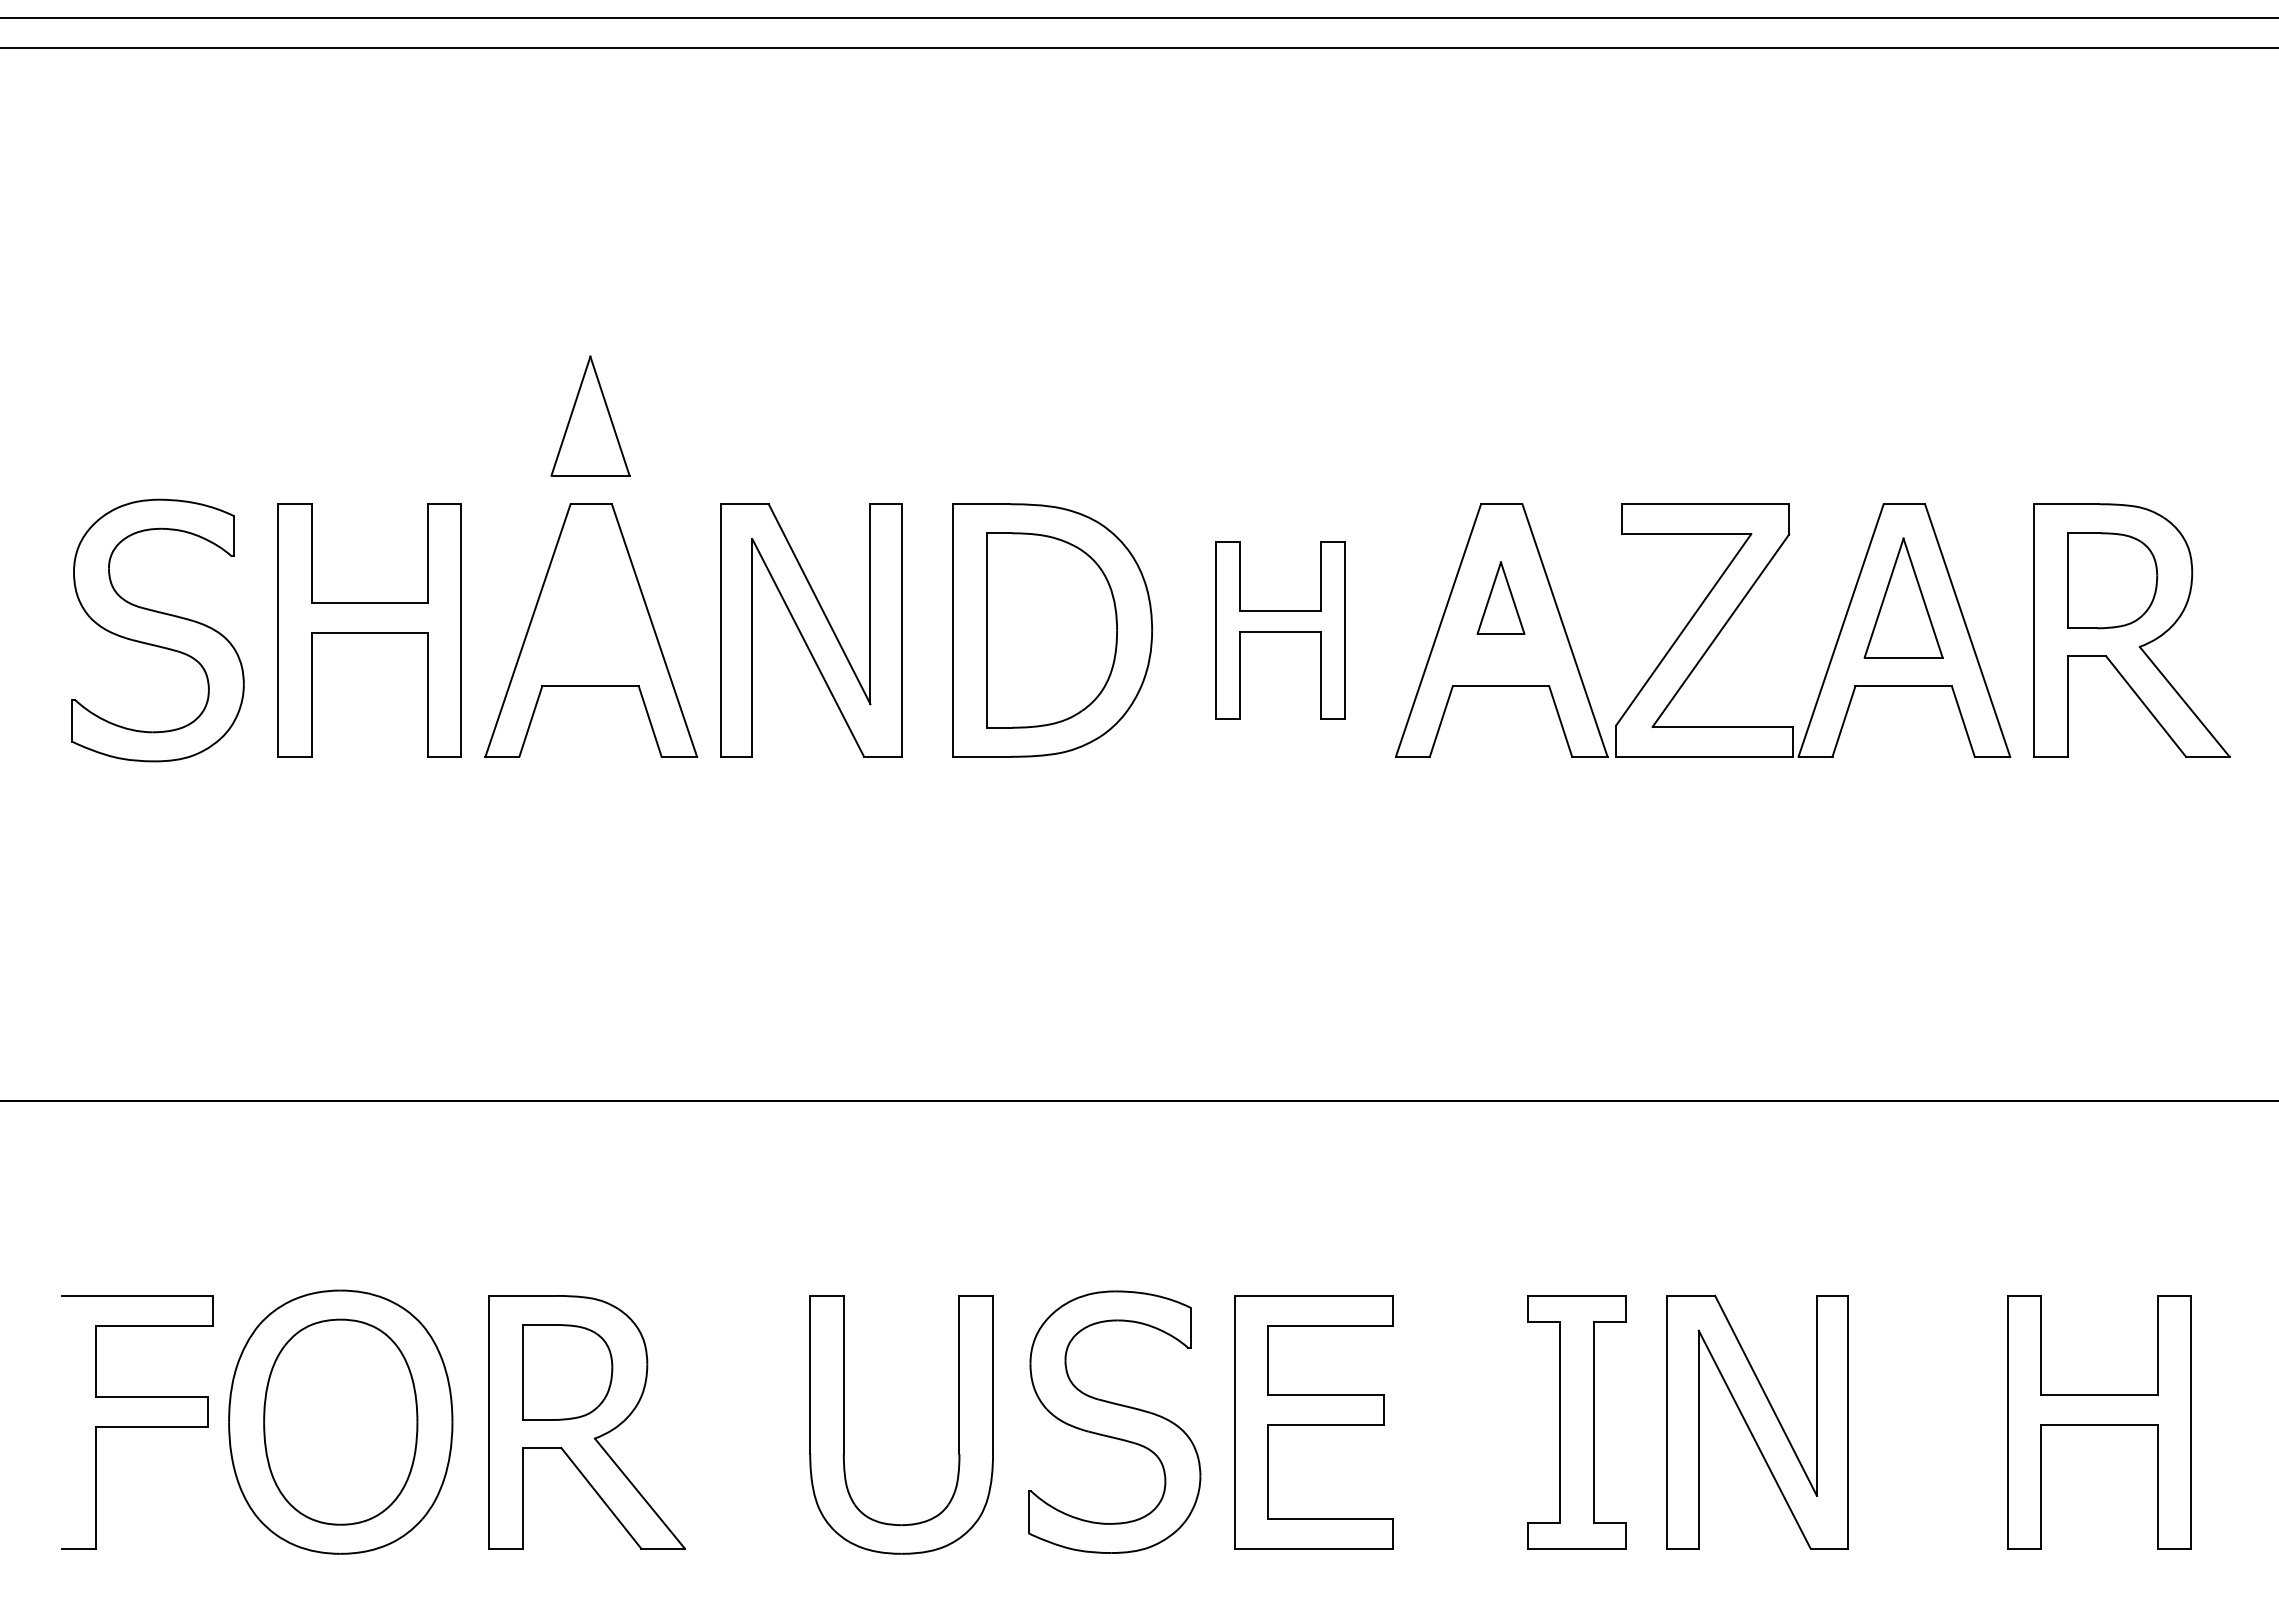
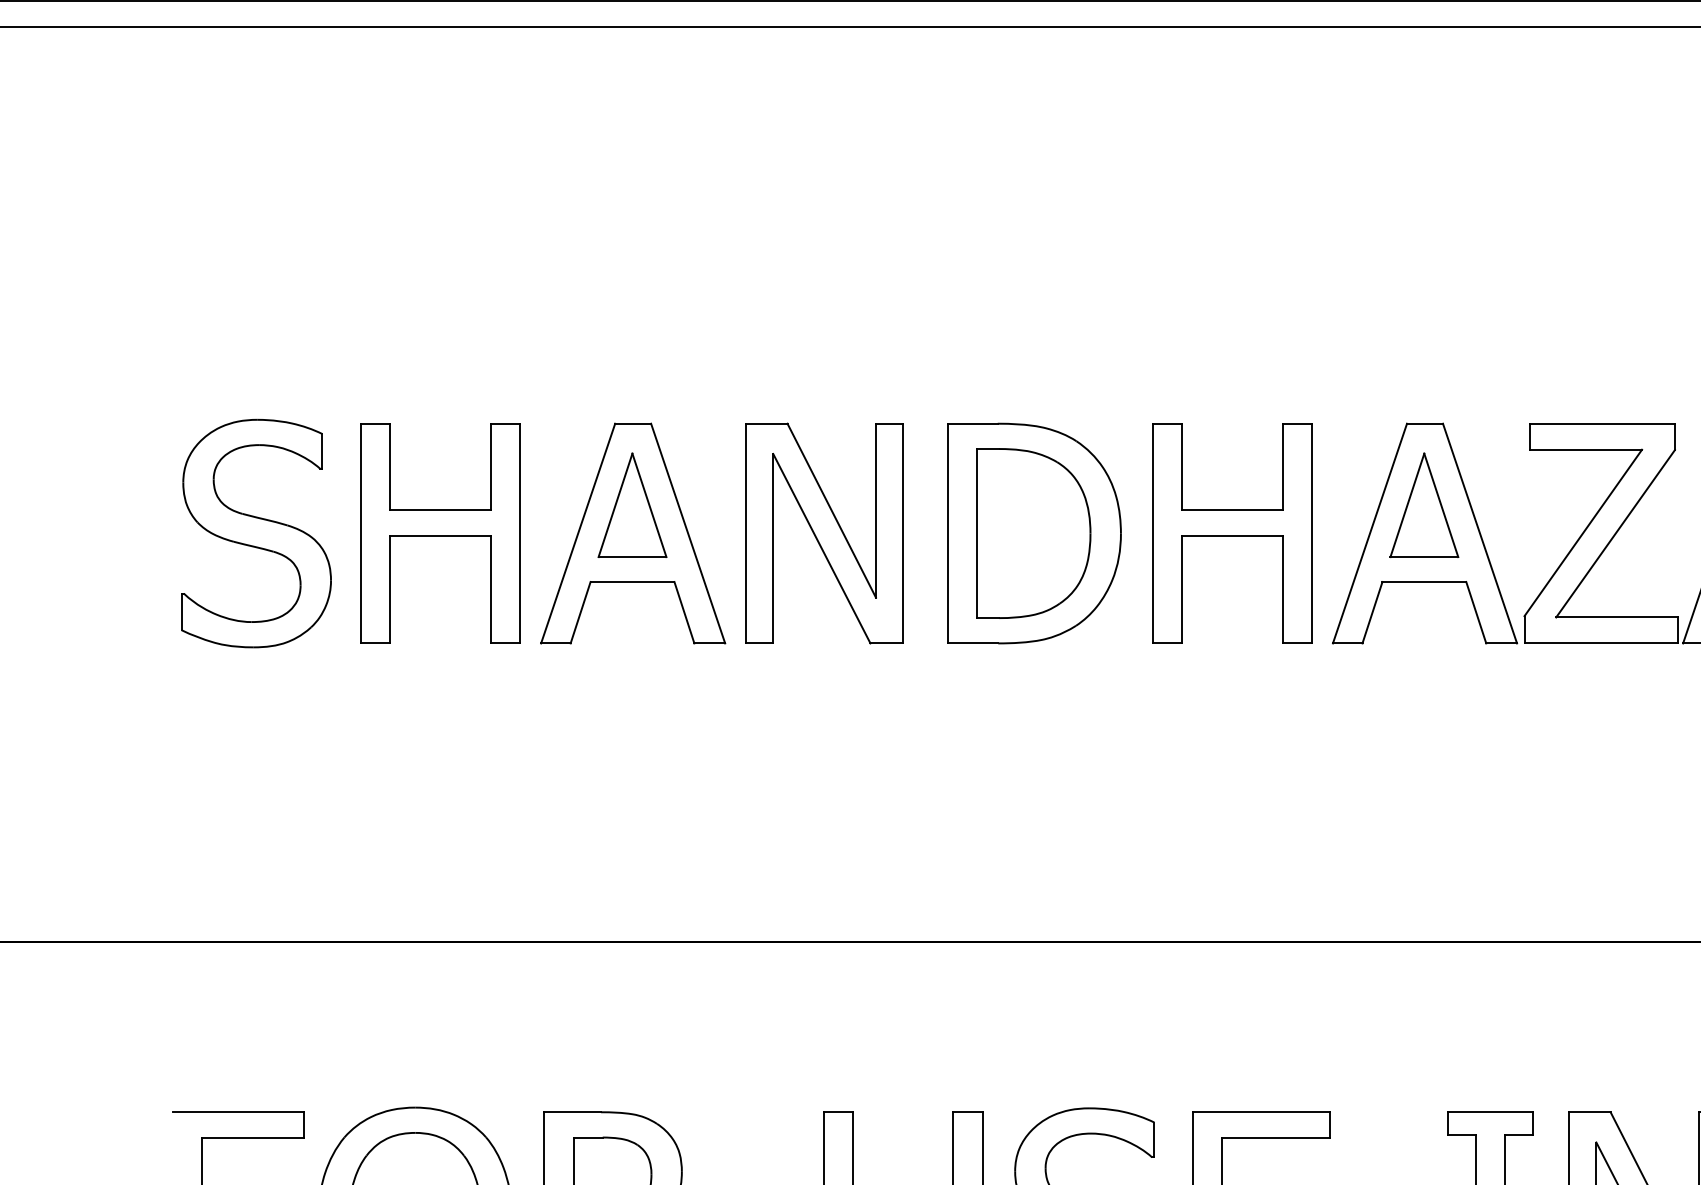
part: (590, 415) -> (632, 504), moved
part: (1500, 597) -> (1423, 504), size x1.67
part: (1280, 630) -> (1232, 533), size x1.43

